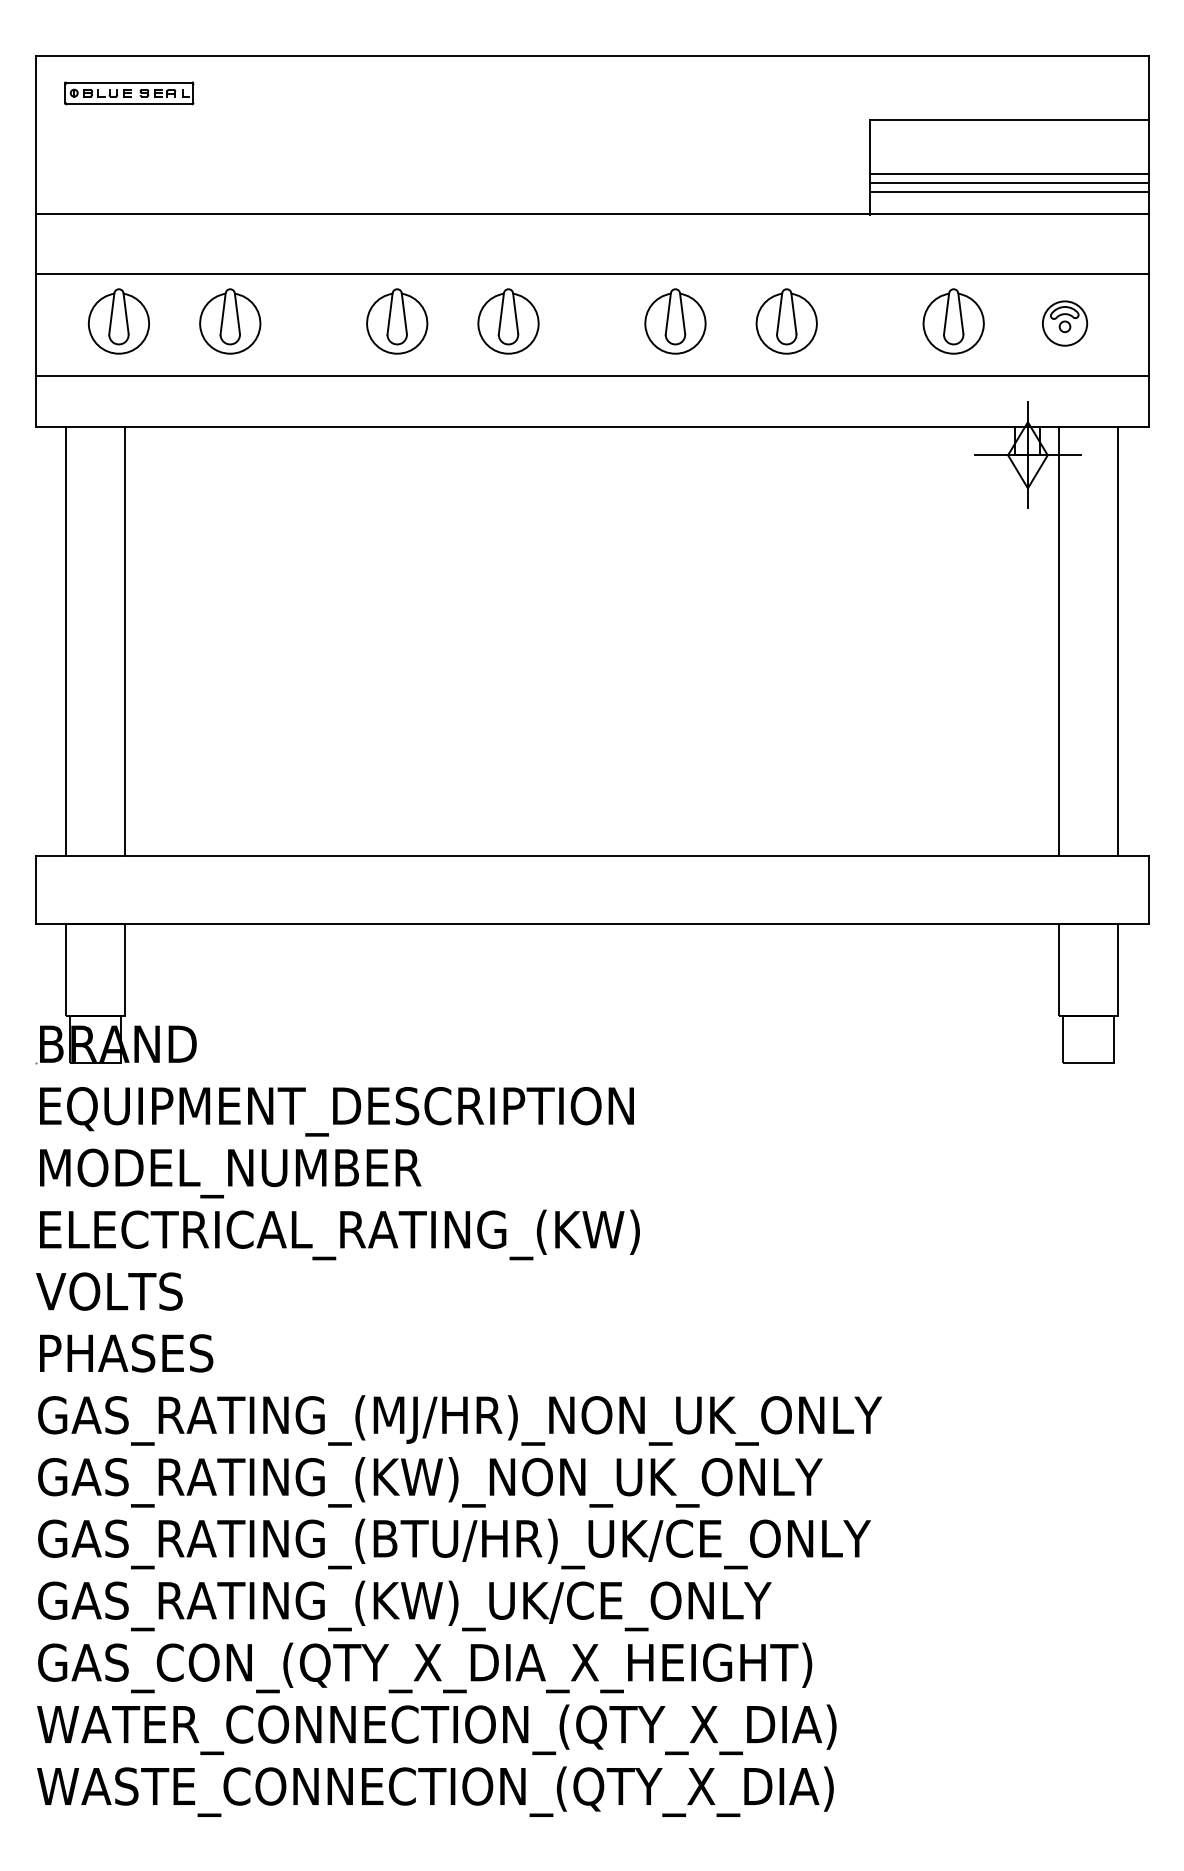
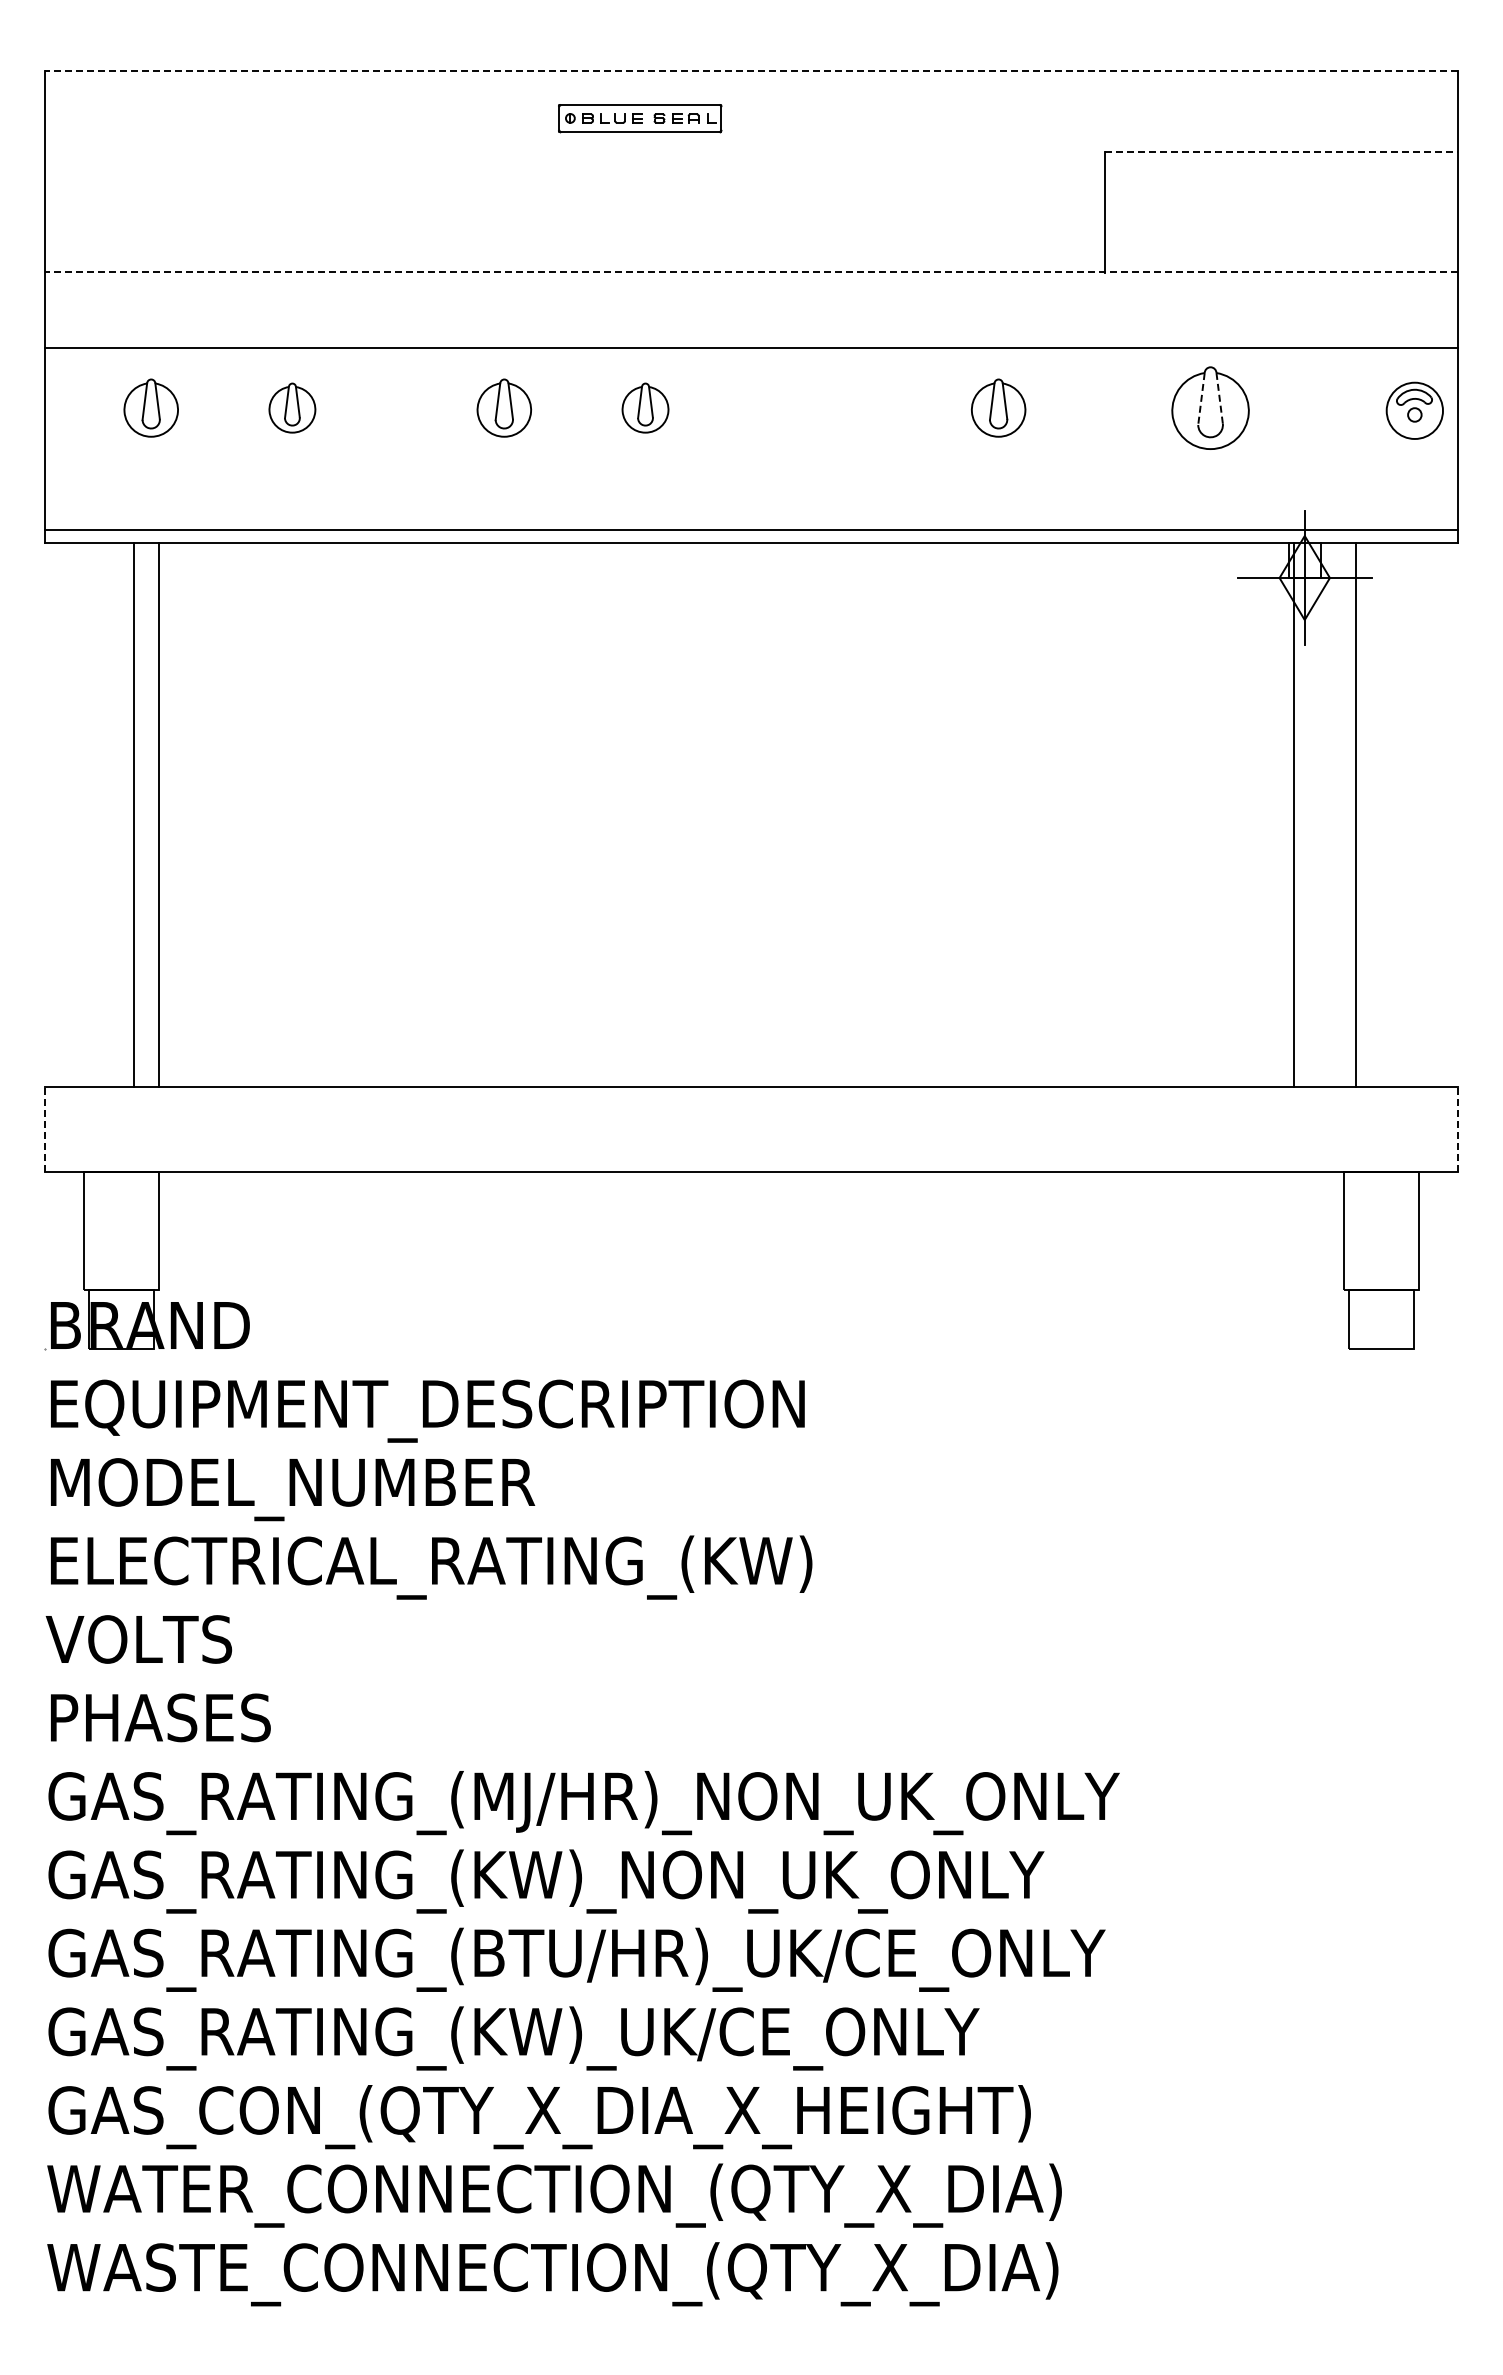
line: (592, 56) -> (751, 71), solid -> dashed
part: (129, 93) -> (640, 118), moved
line: (1009, 119) -> (1281, 151), solid -> dashed
line: (1008, 174) -> (1280, 221), removed
line: (1008, 182) -> (1280, 231), removed
line: (1008, 192) -> (1280, 244), removed
line: (592, 213) -> (751, 271), solid -> dashed
line: (960, 313) -> (1219, 397), solid -> dashed
line: (946, 314) -> (1201, 399), solid -> dashed
part: (119, 320) -> (151, 407), size x0.7
part: (230, 320) -> (292, 407), size x0.6
part: (397, 320) -> (504, 407), size x0.7
part: (508, 320) -> (645, 407), size x0.6
part: (675, 320) -> (857, 407), removed
part: (786, 320) -> (998, 407), size x0.7
part: (1064, 323) -> (1414, 410), moved
line: (592, 376) -> (751, 529), moved
line: (66, 641) -> (134, 814), moved
line: (1058, 641) -> (1293, 814), moved
line: (1117, 641) -> (1355, 814), moved
line: (35, 889) -> (45, 1129), solid -> dashed
line: (1148, 889) -> (1457, 1129), solid -> dashed

